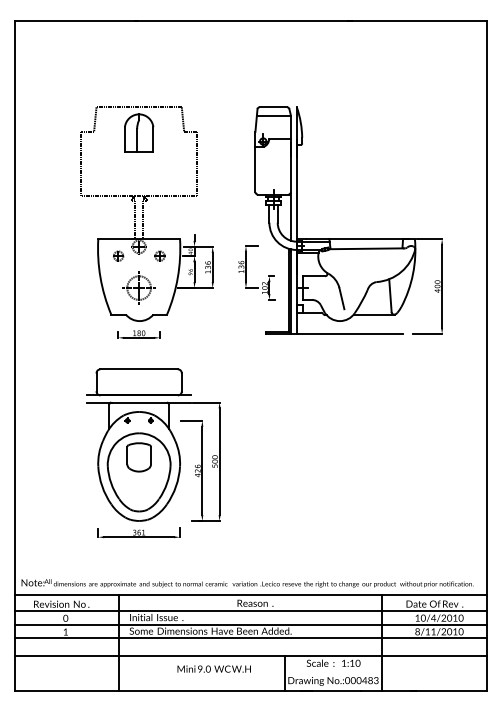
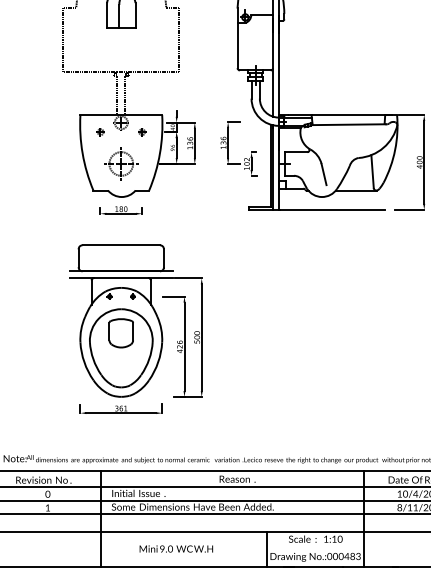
part: (118, 256) -> (100, 132), size x0.62
part: (159, 256) -> (141, 132), size x0.62
text: (213, 668) -> (175, 548), moved

